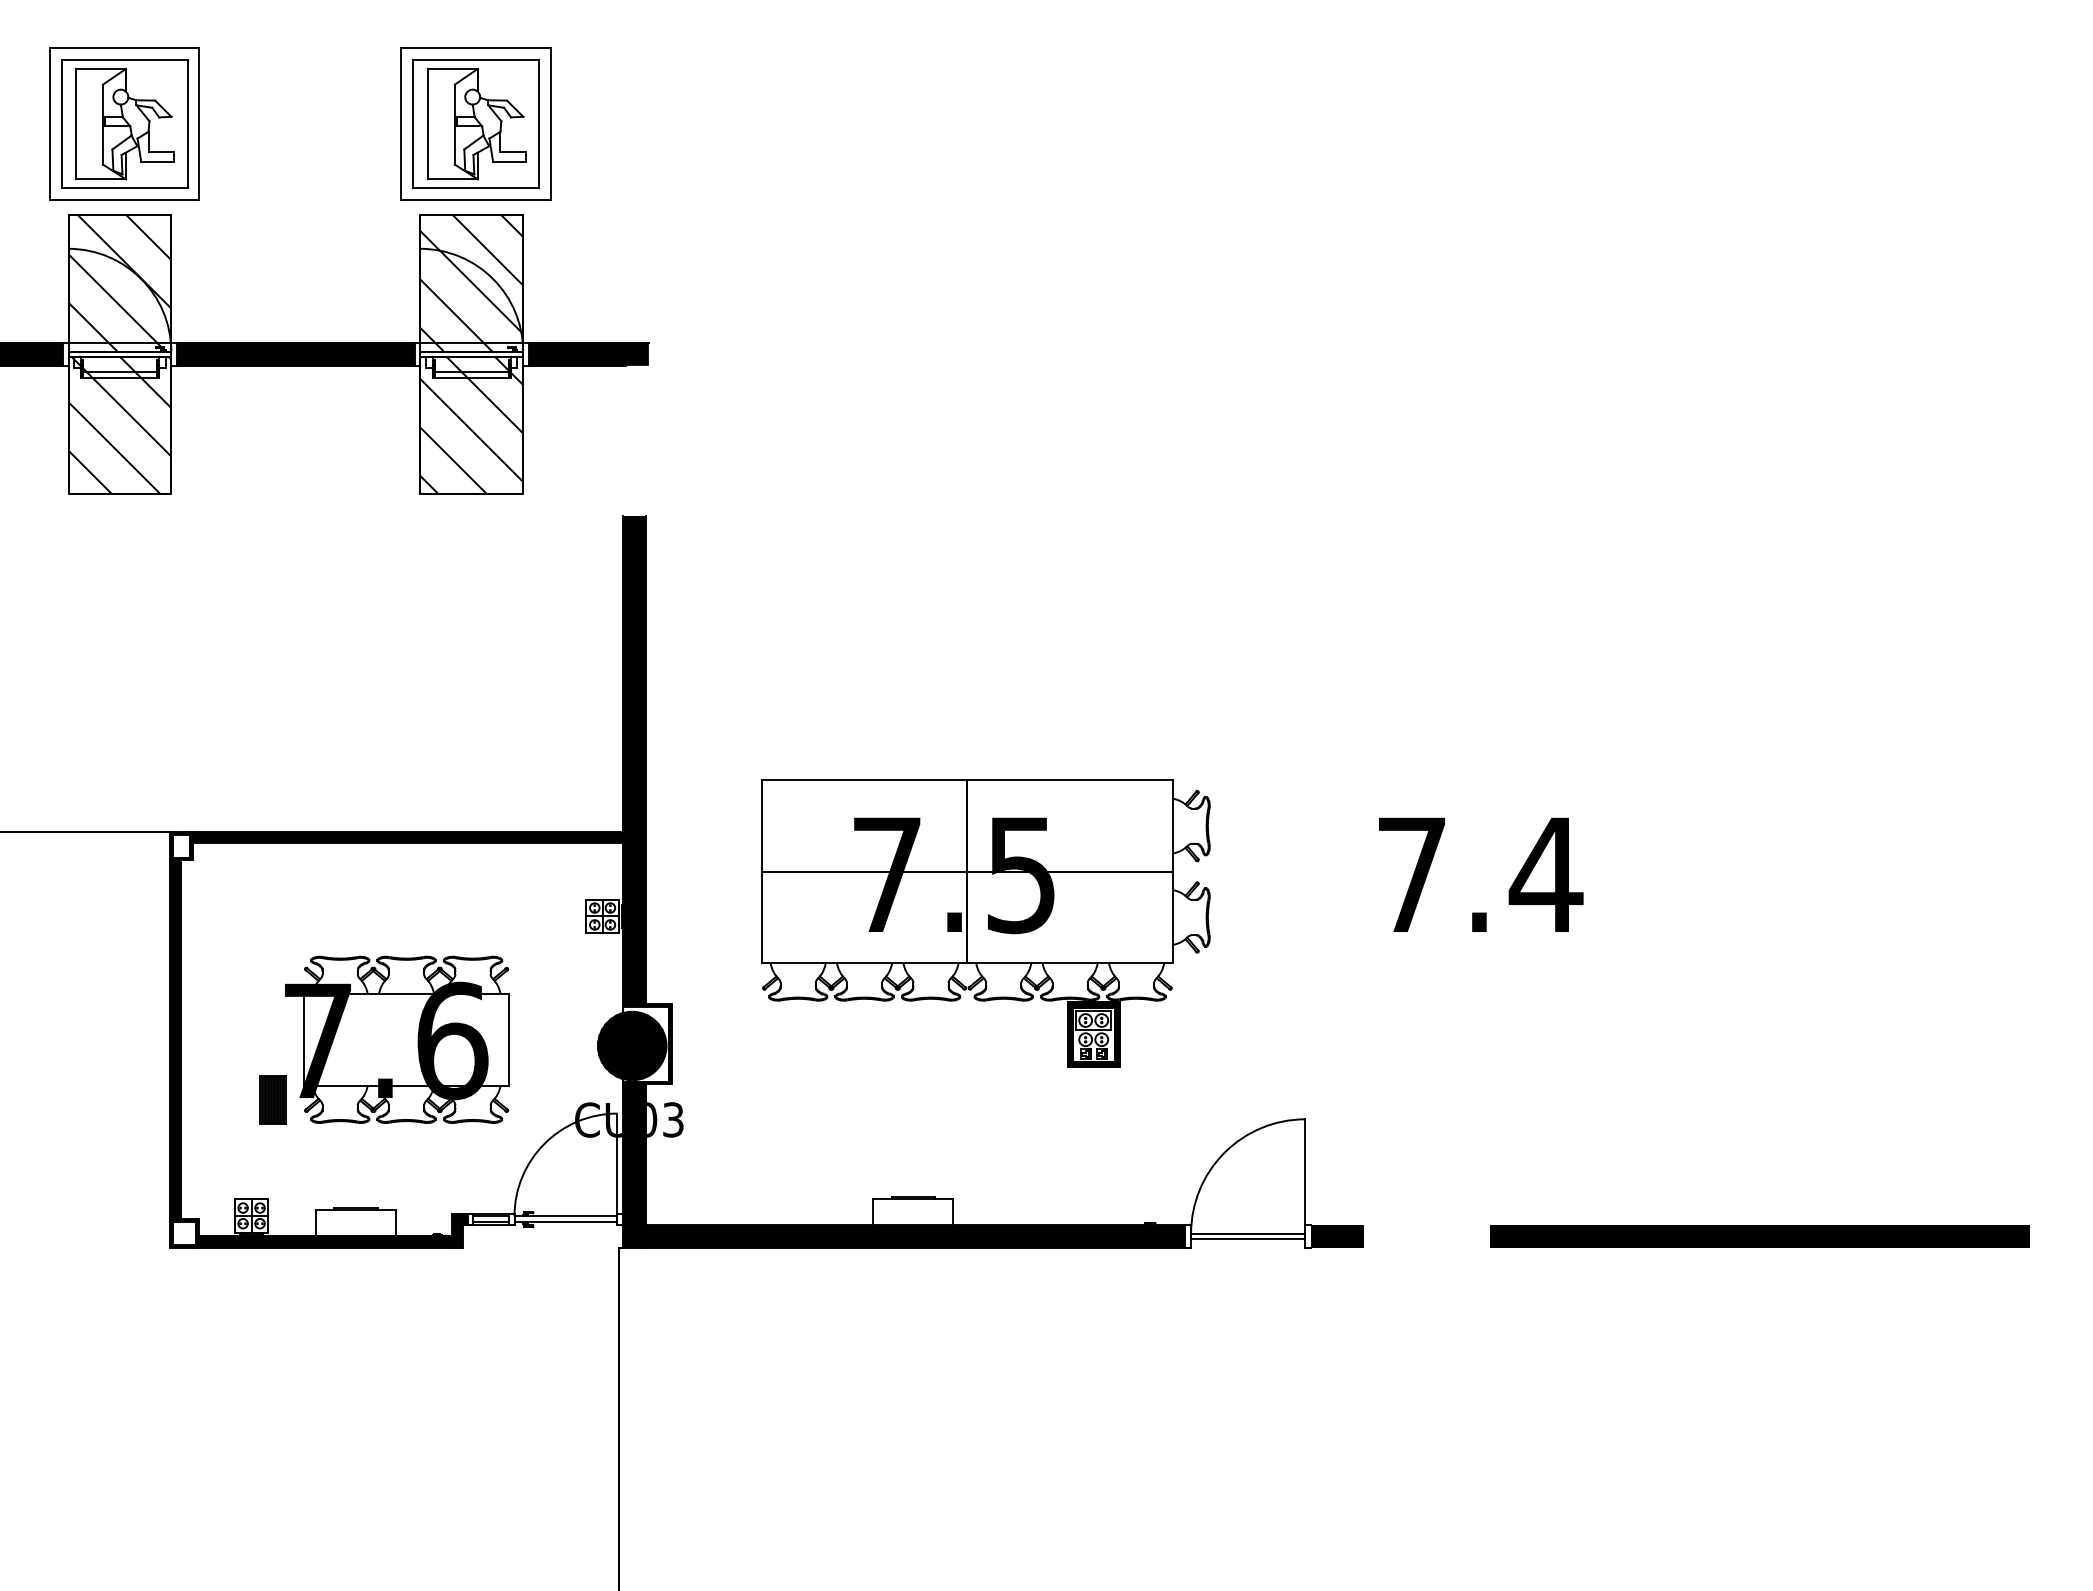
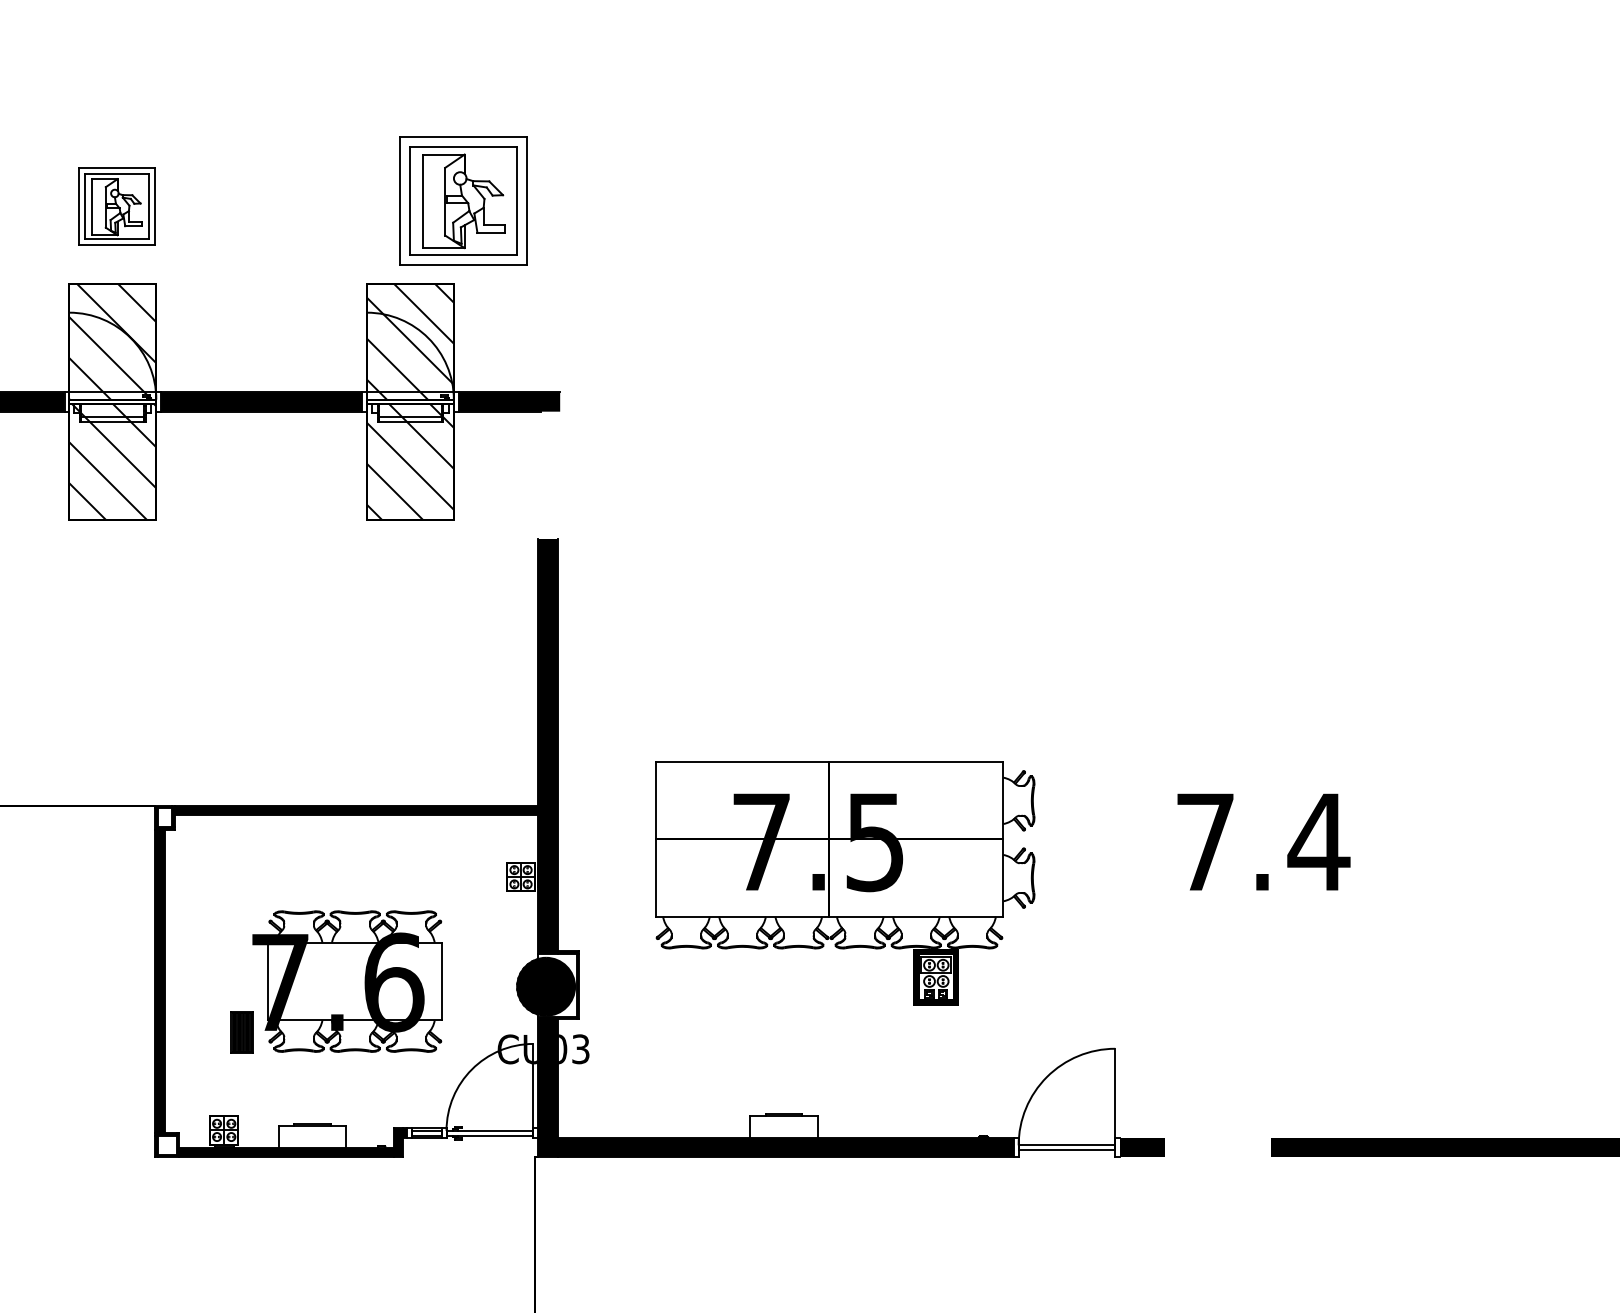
part: (124, 123) -> (116, 206), size x0.6
part: (475, 123) -> (462, 200), moved

